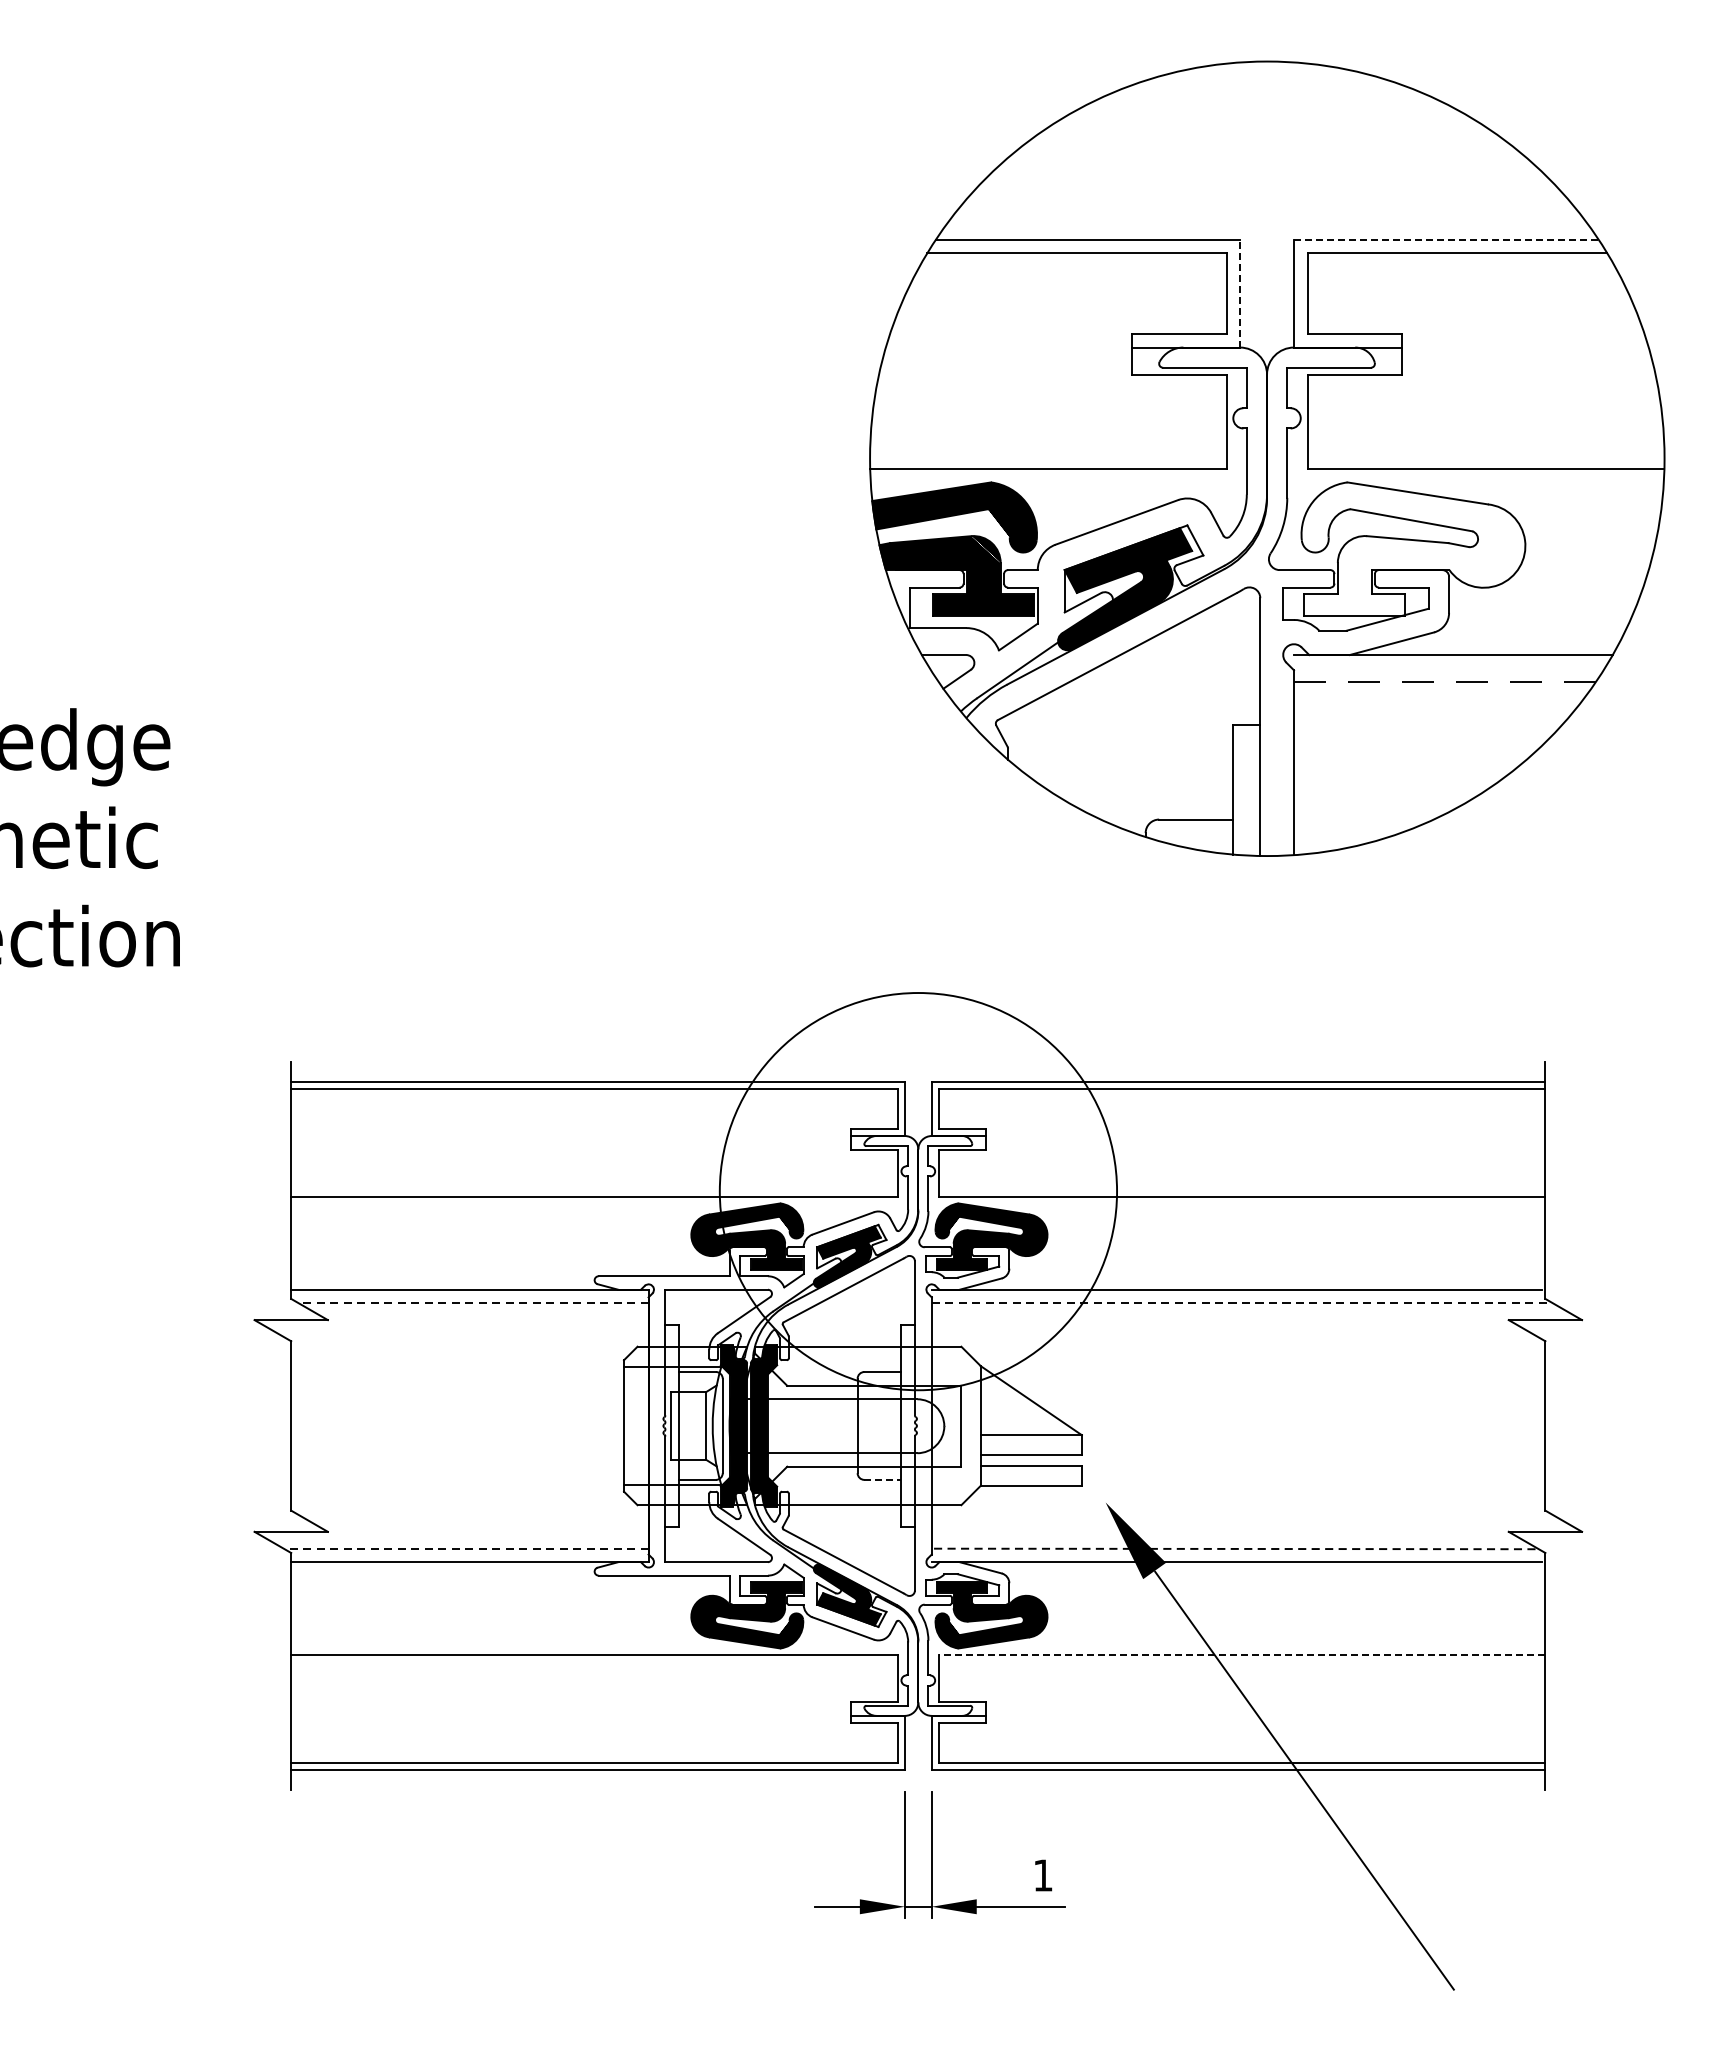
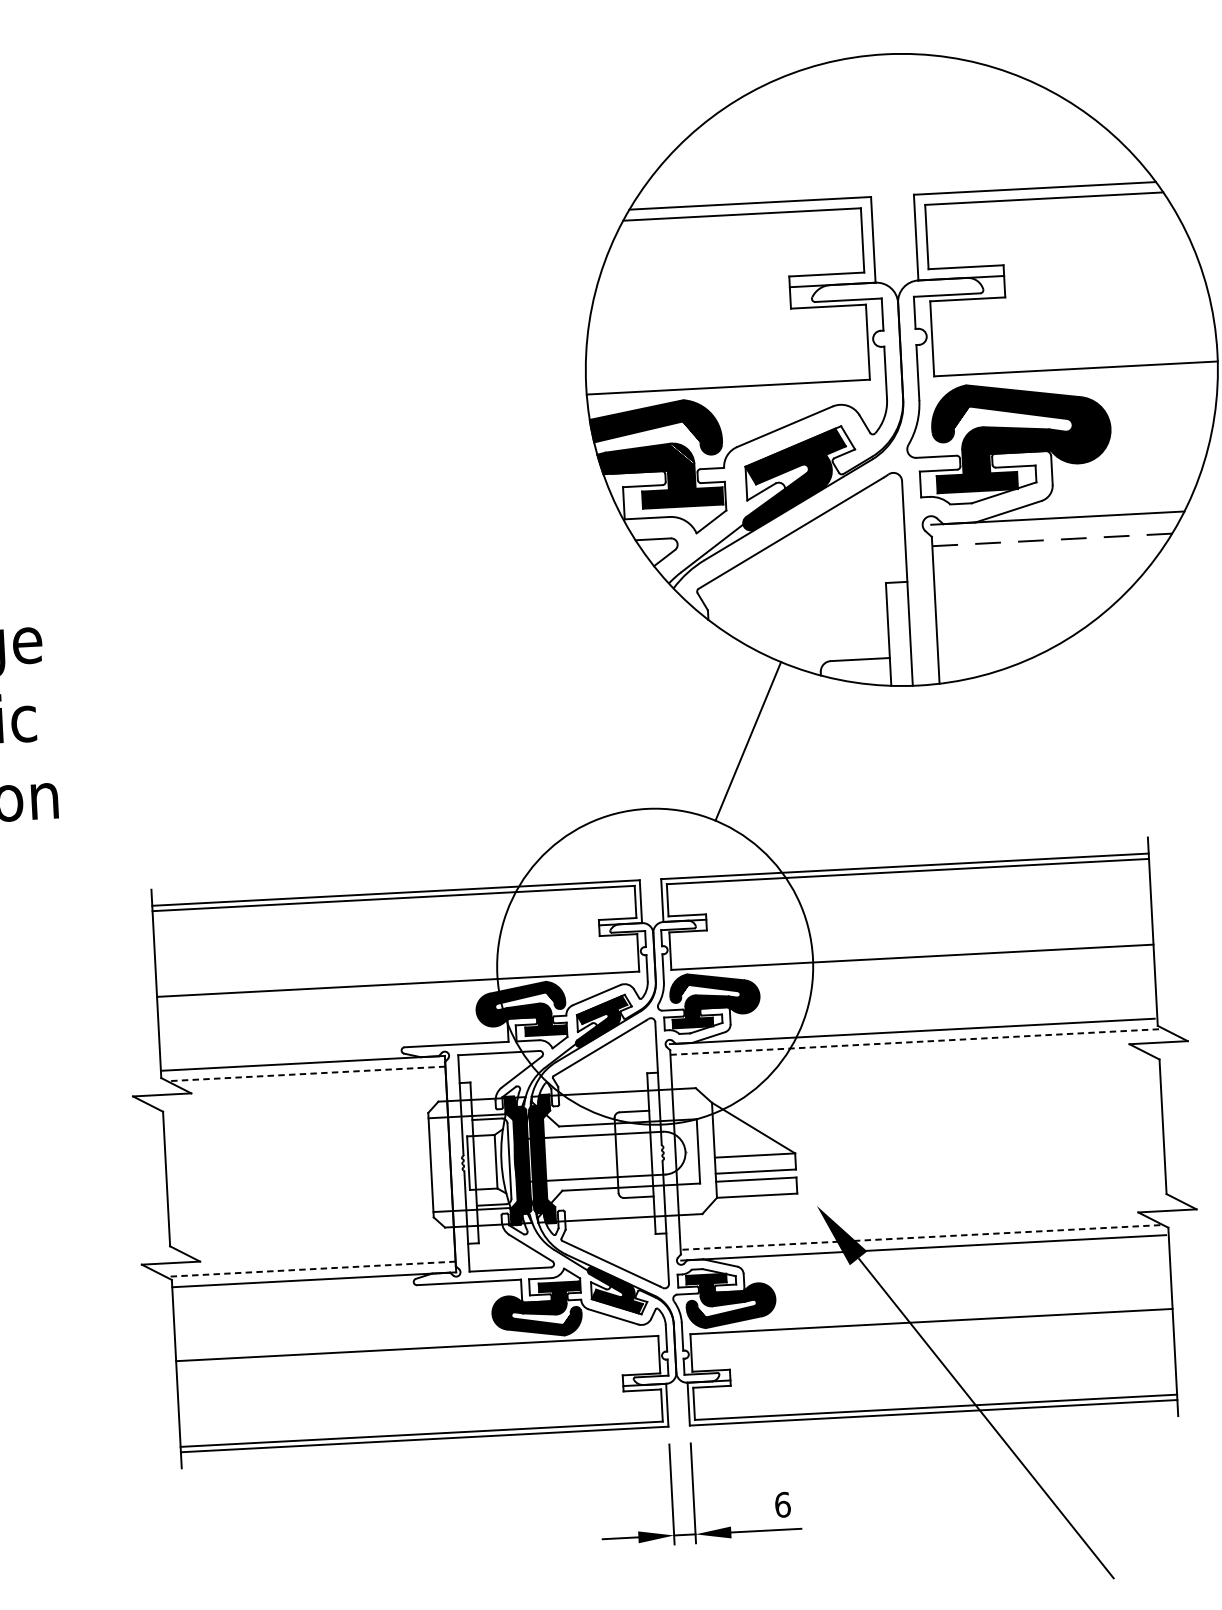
line: (1446, 239) -> (1035, 188), dashed -> solid
line: (1240, 293) -> (873, 239), dashed -> solid
fill: (1413, 548) -> (1021, 435), added
line: (1049, 914) -> (747, 741), added
line: (882, 1479) -> (638, 1196), dashed -> solid
line: (1241, 1655) -> (931, 1321), dashed -> solid
text: (1043, 1875) -> (783, 1504), 1 -> 6

